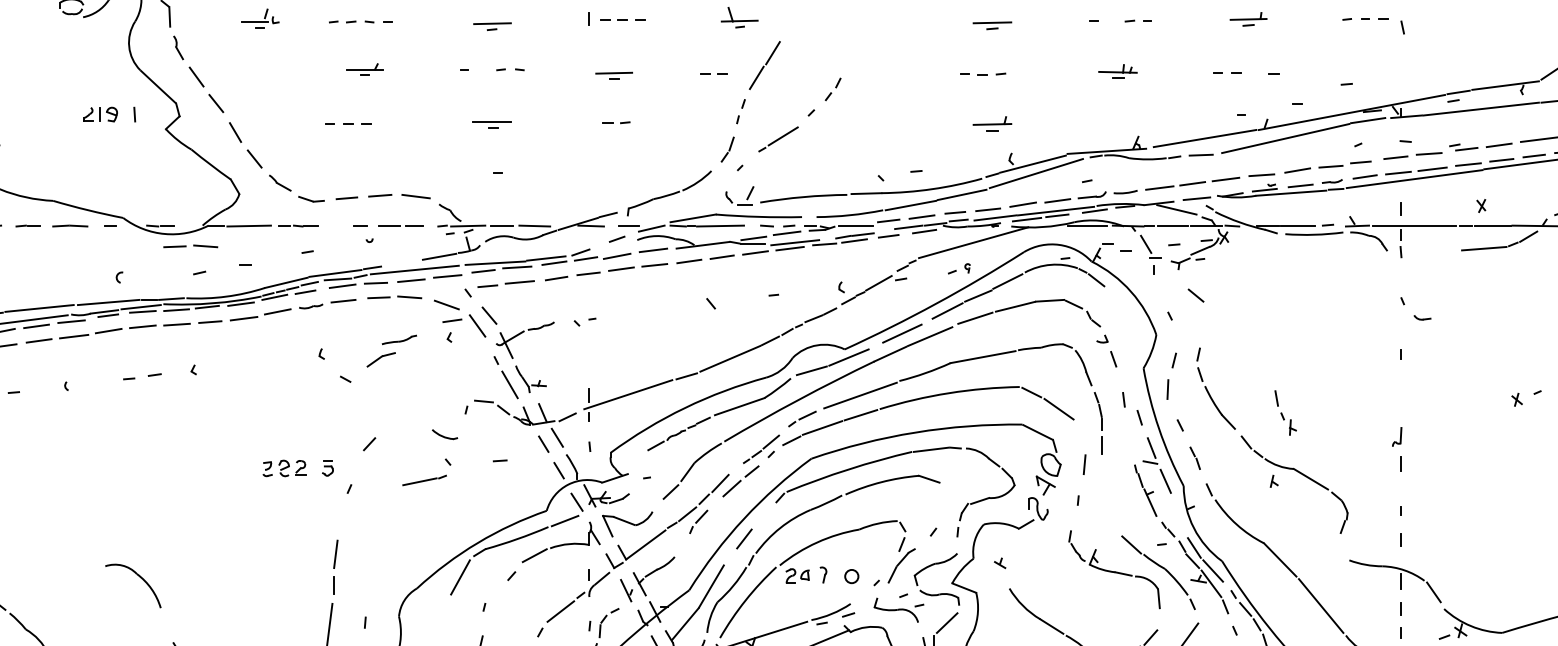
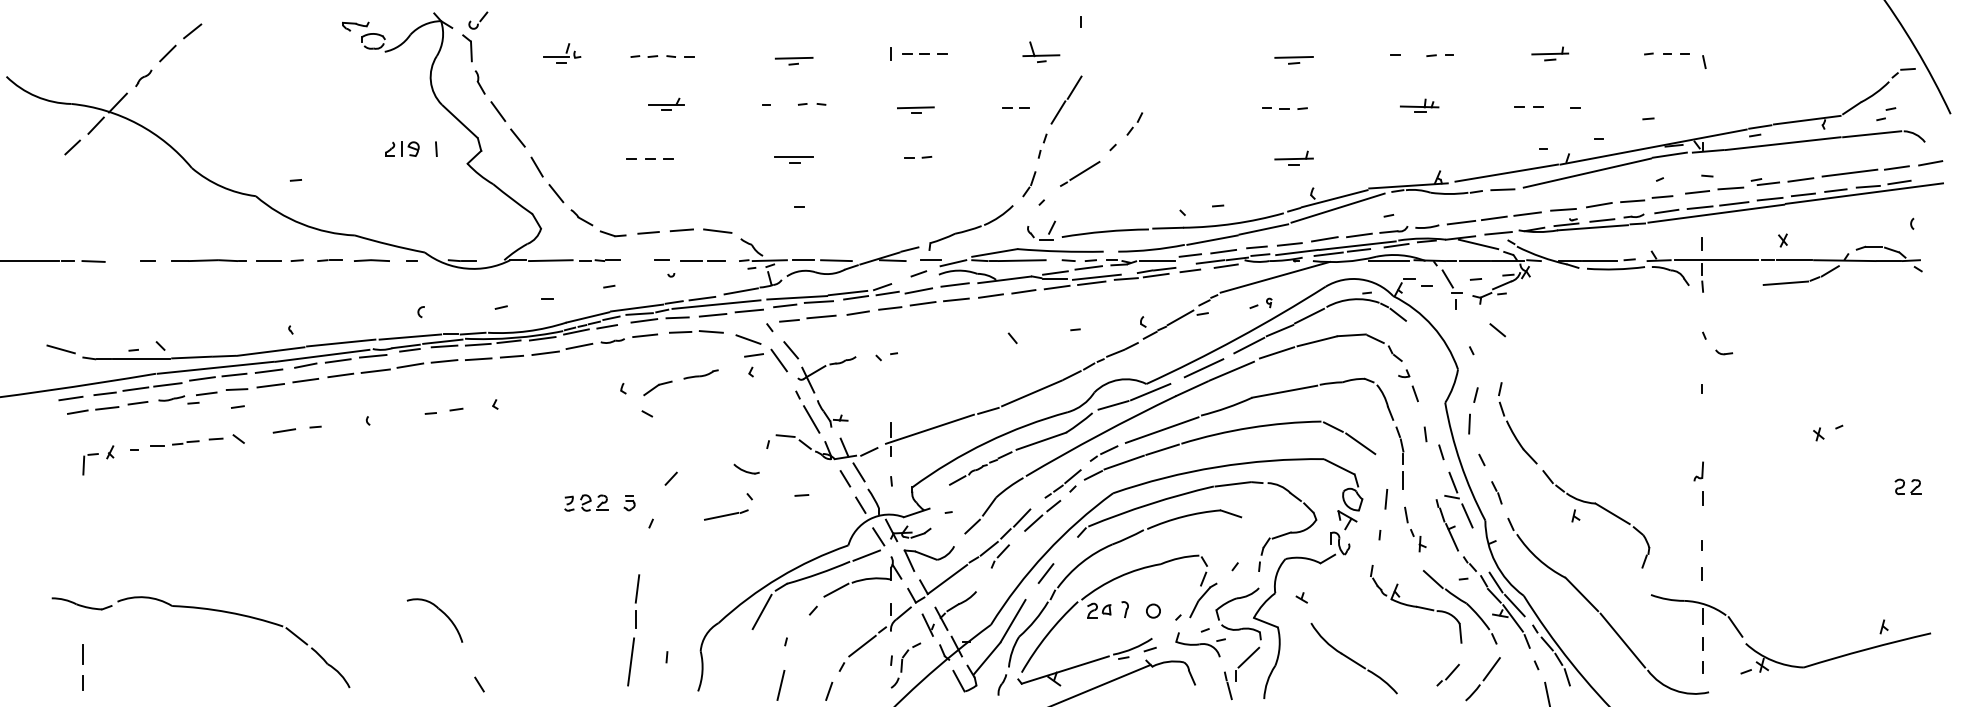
part: (190, 245) -> (492, 280), removed
line: (400, 263) -> (702, 298), added
part: (380, 359) -> (657, 388), moved
part: (1285, 412) -> (1415, 529), moved

